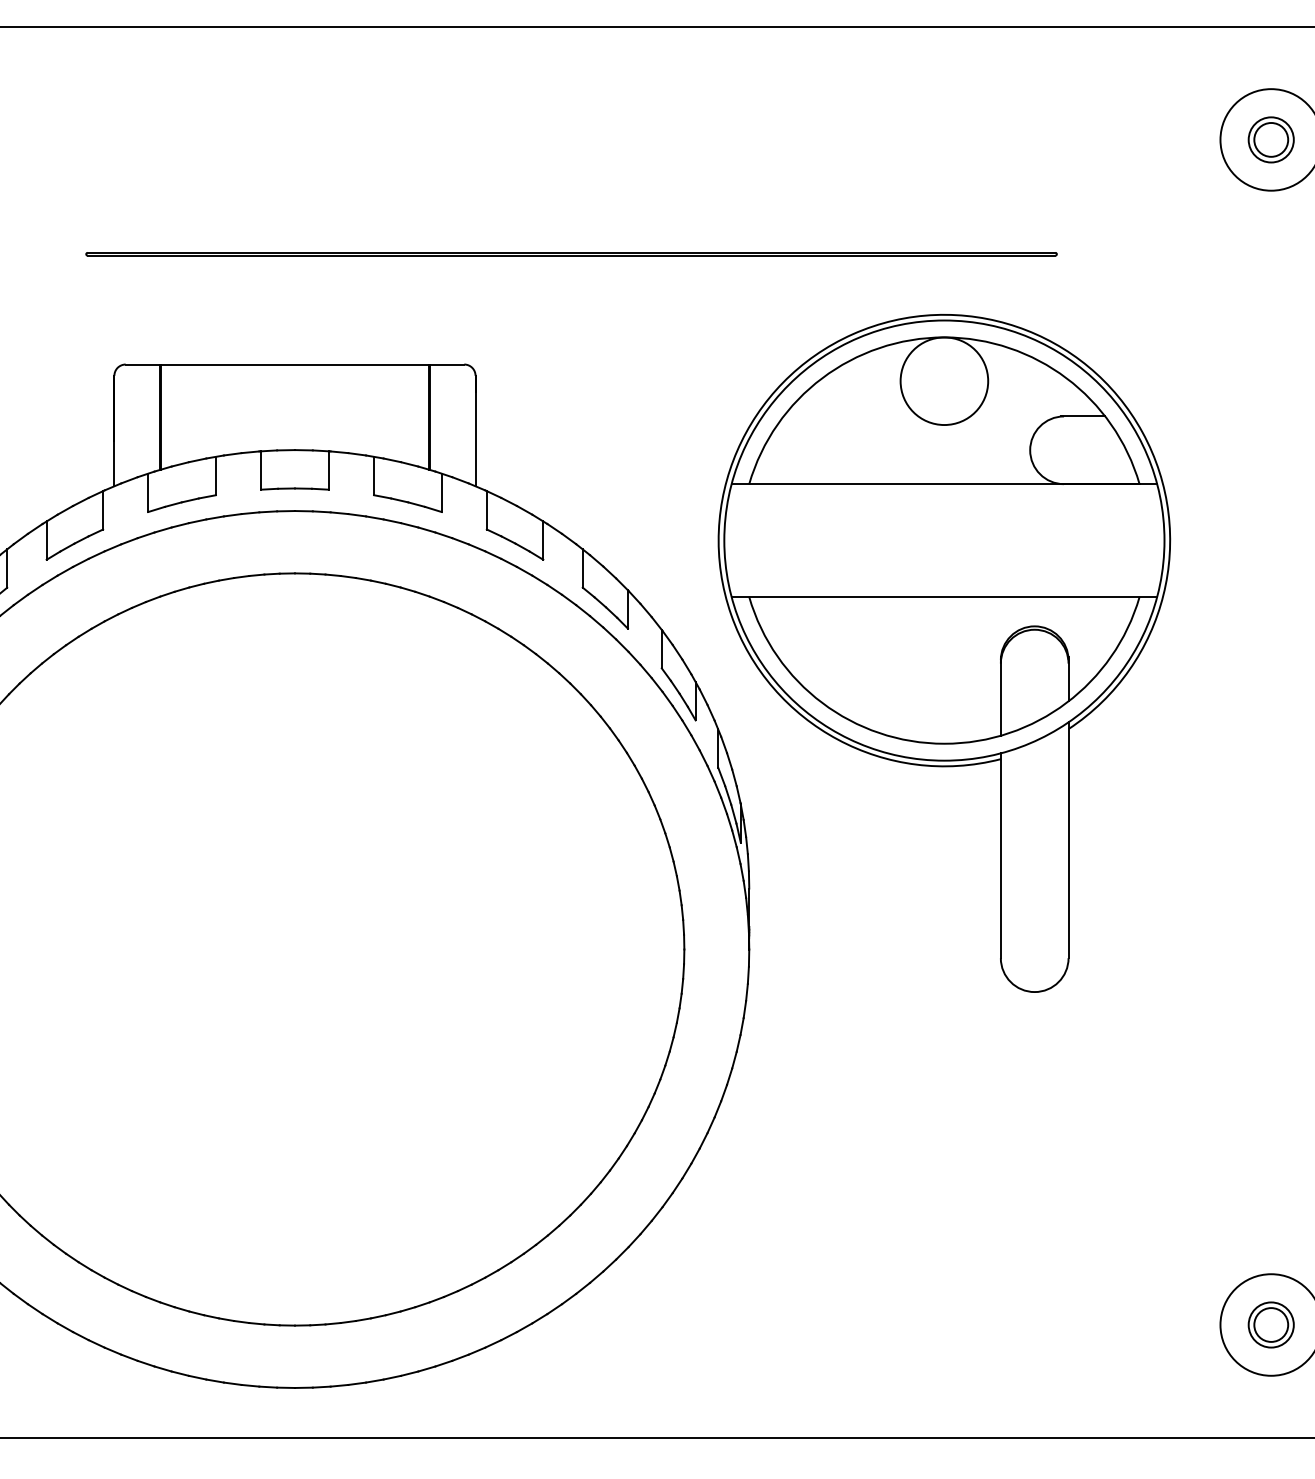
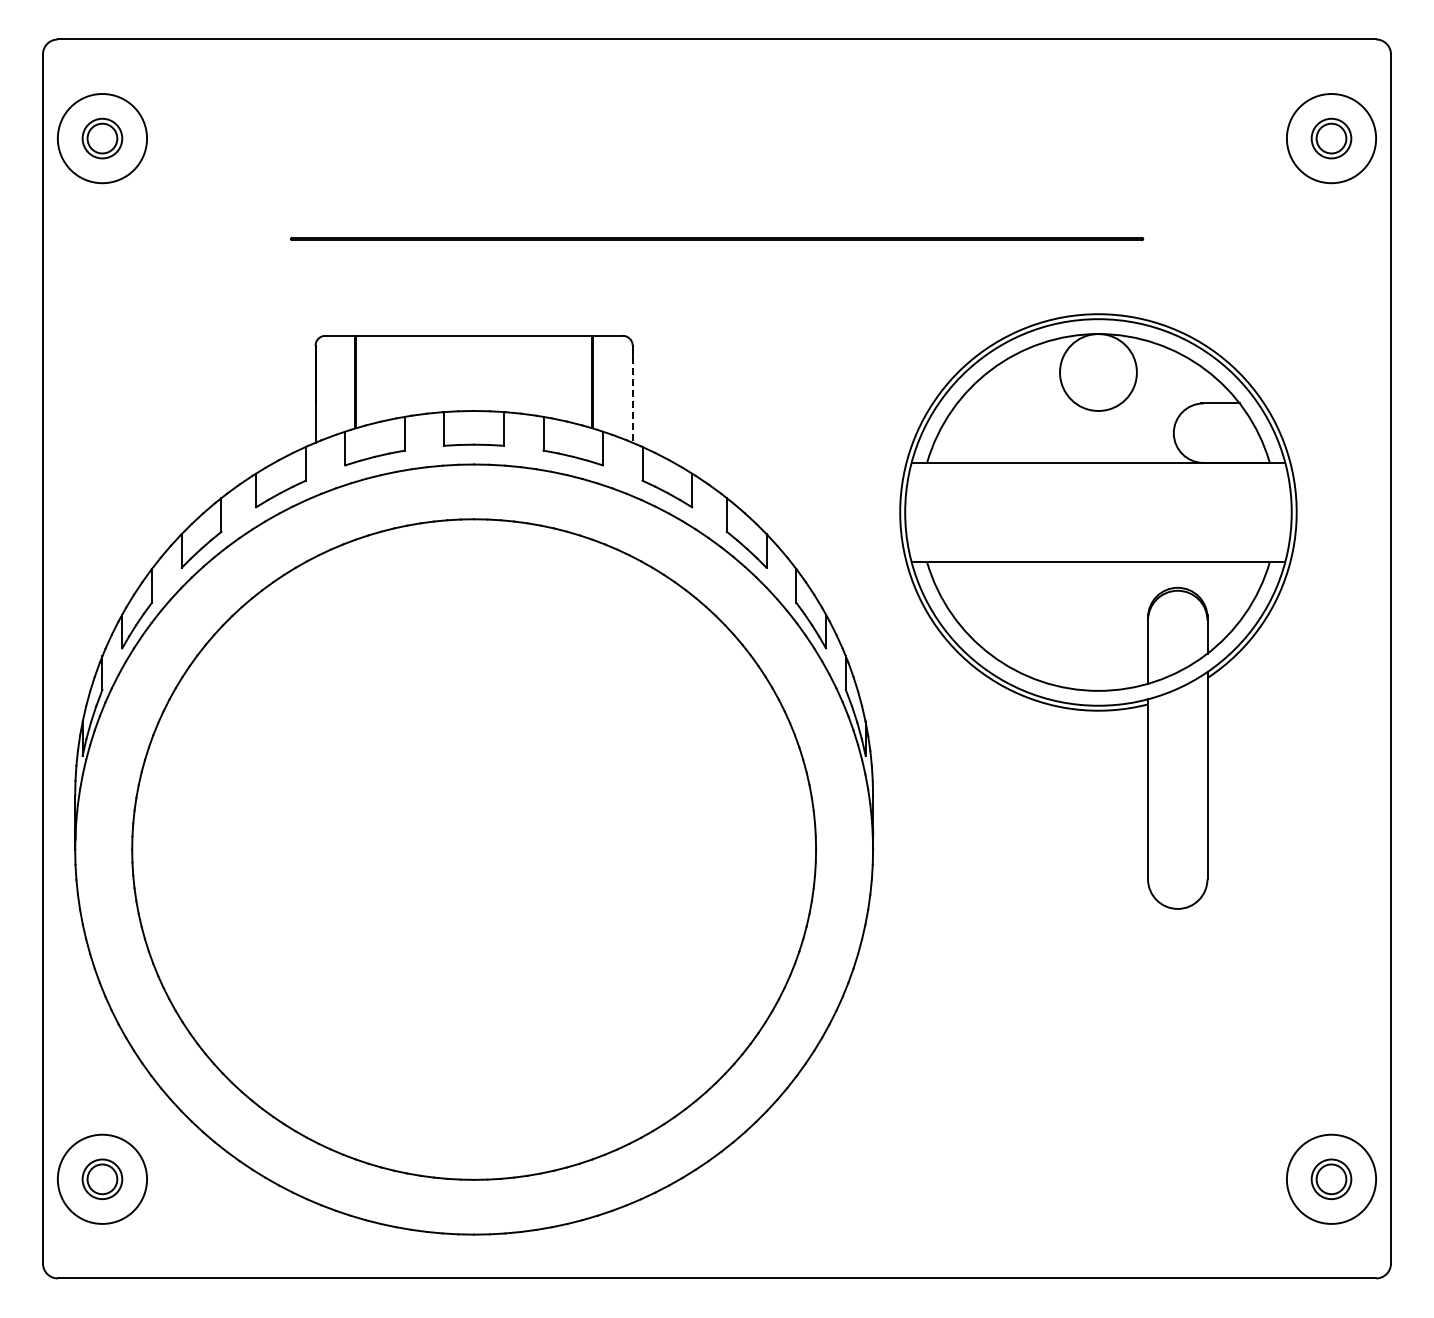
line: (475, 431) -> (632, 394), solid -> dashed
part: (944, 653) -> (1098, 611), moved

